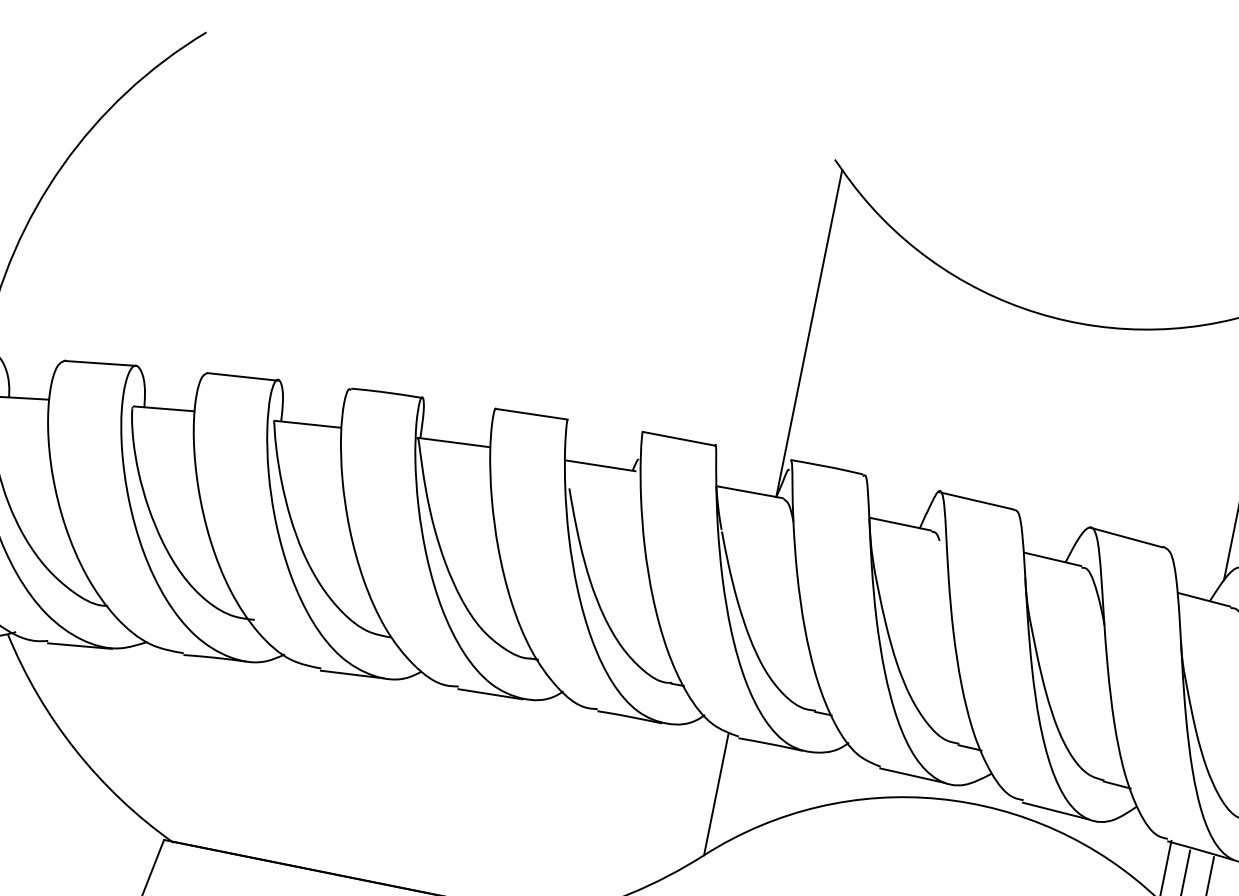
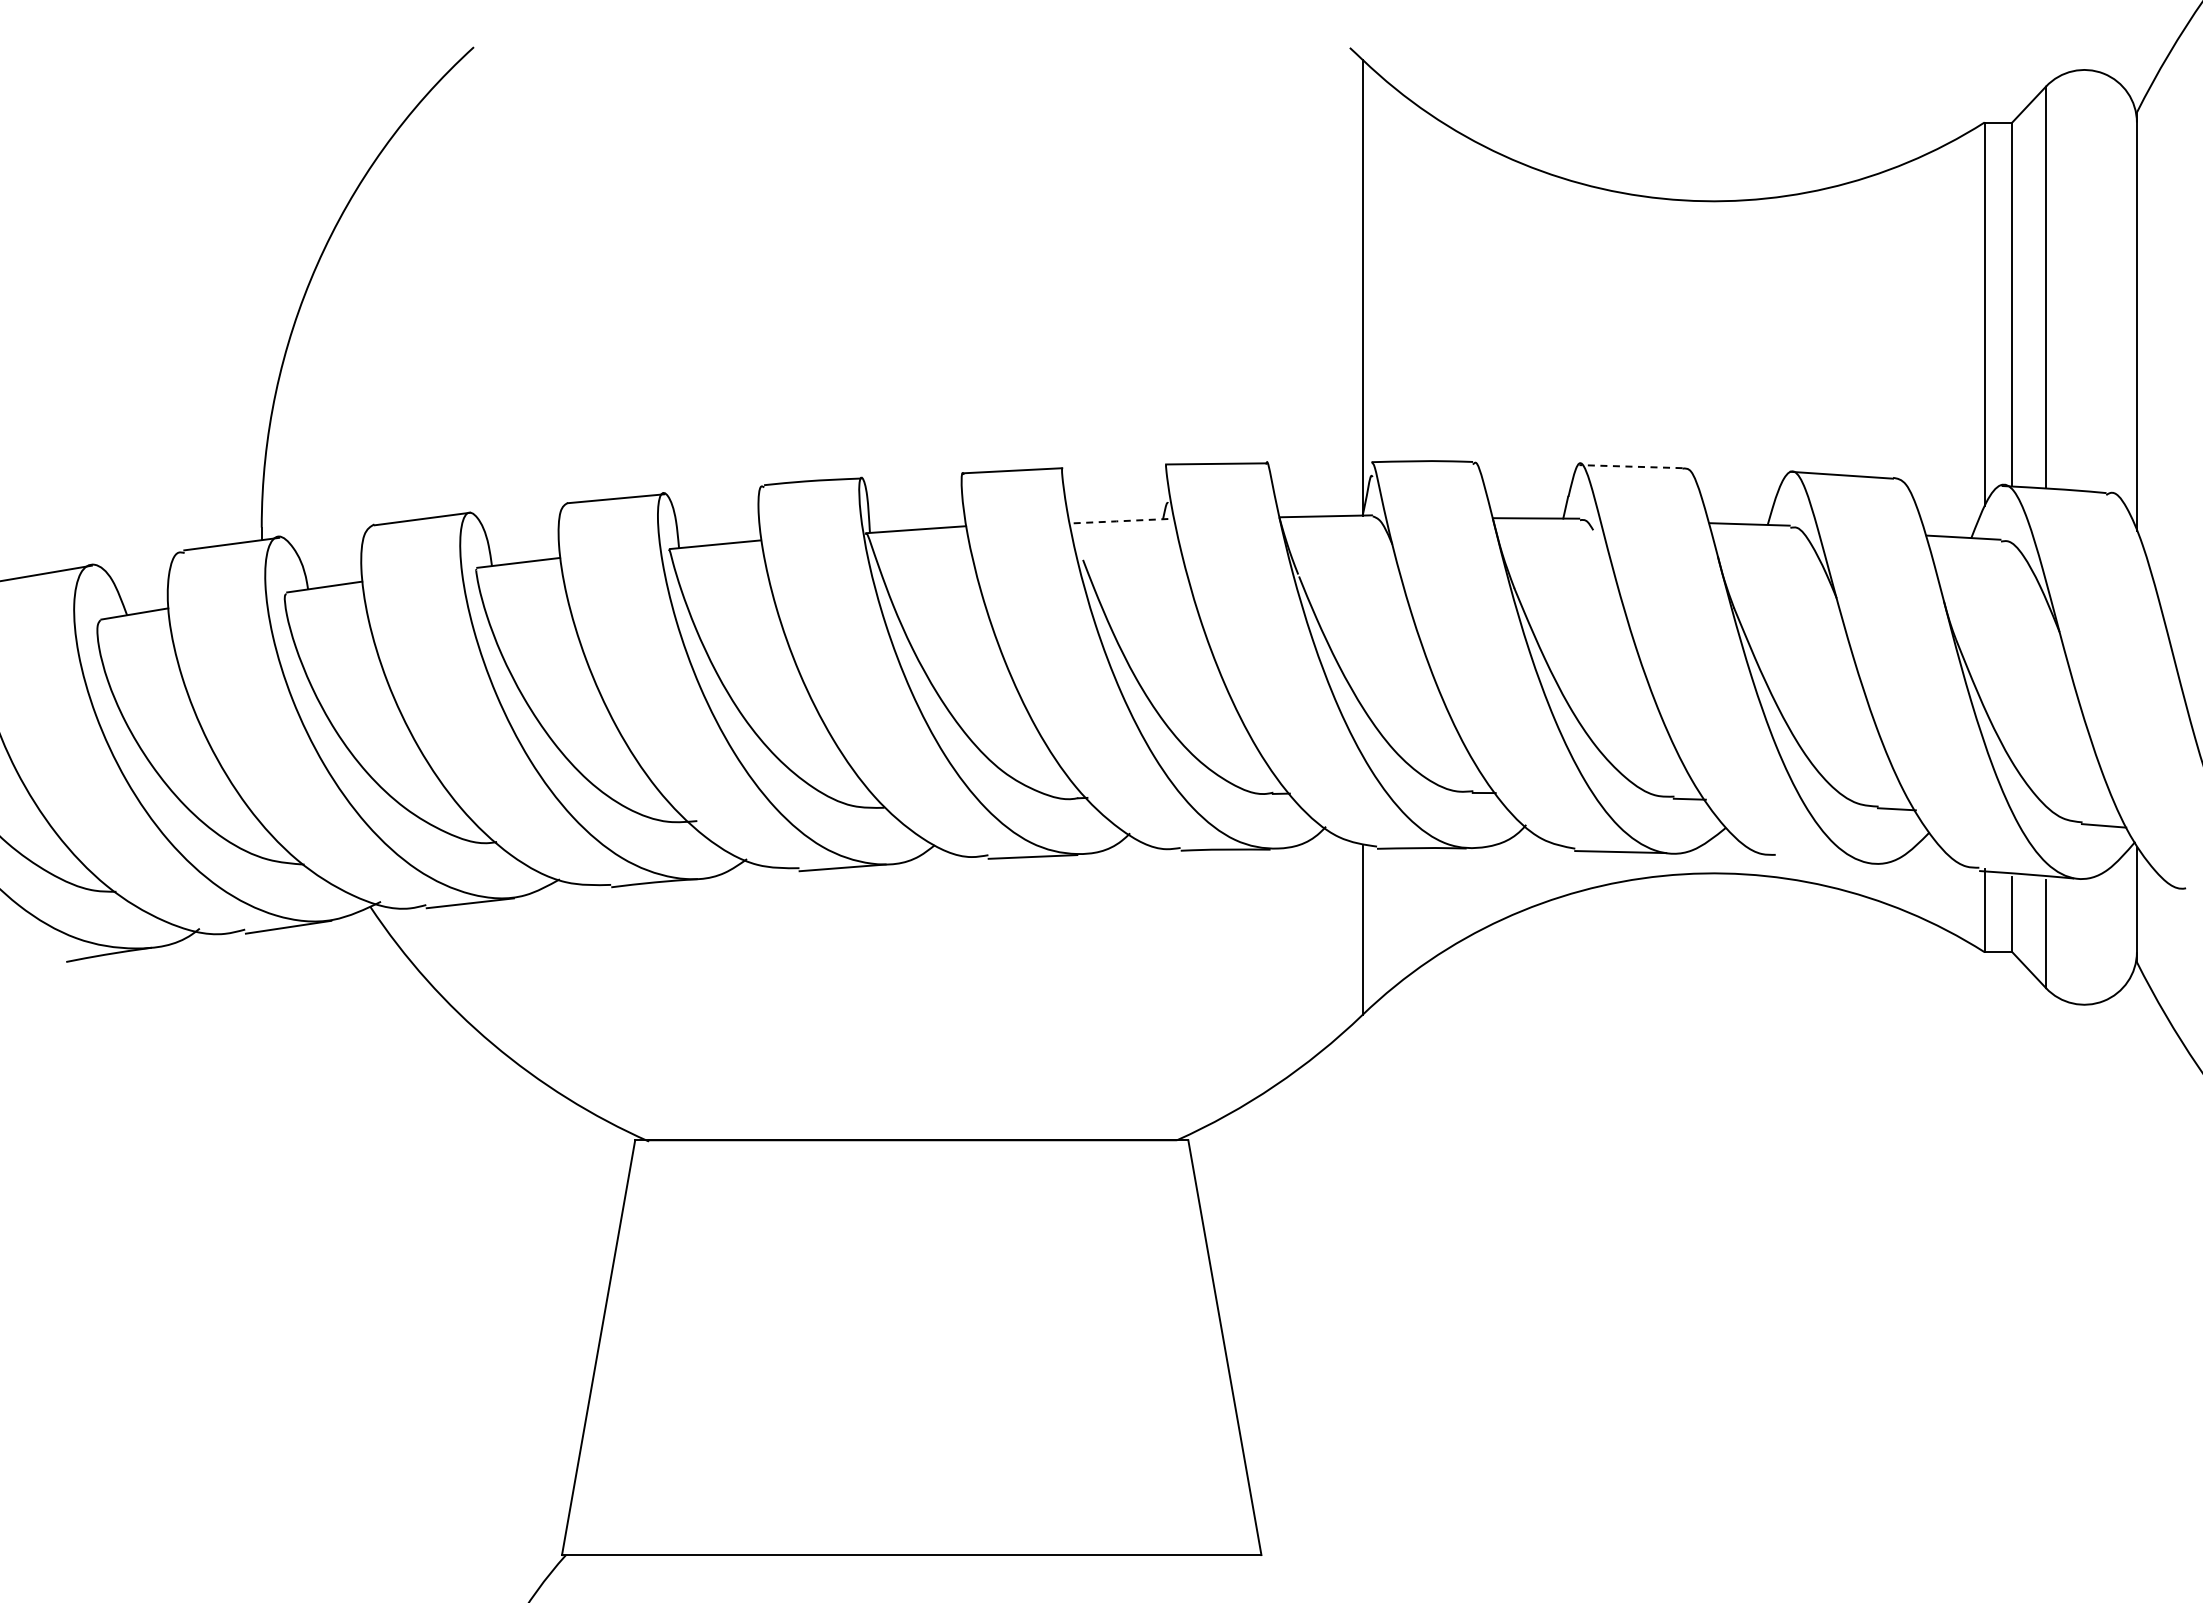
line: (600, 465) -> (1118, 521), solid -> dashed
line: (975, 500) -> (1630, 466), solid -> dashed
line: (1055, 810) -> (1821, 860), removed

